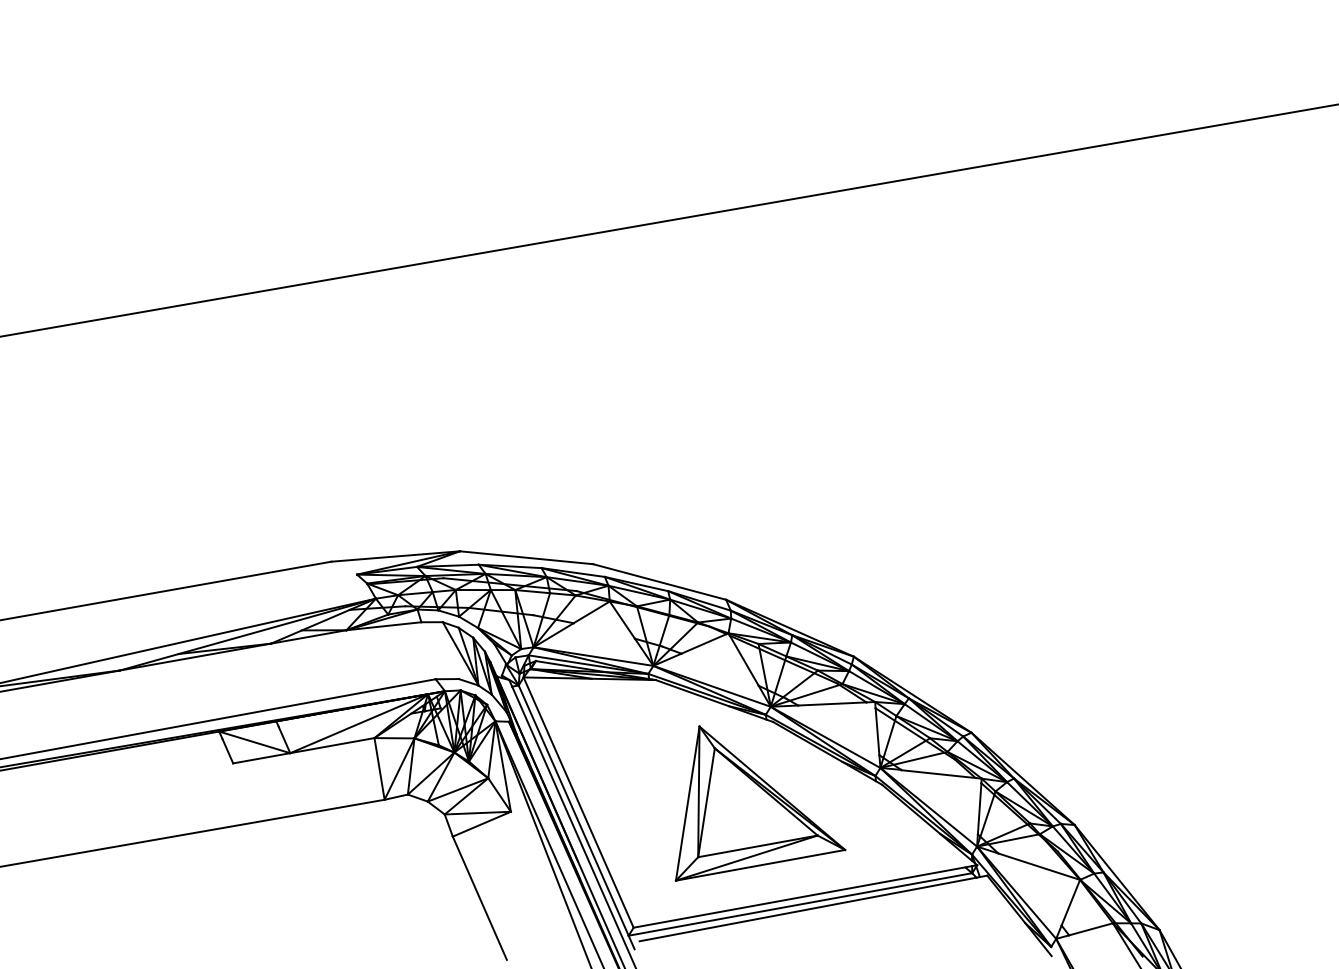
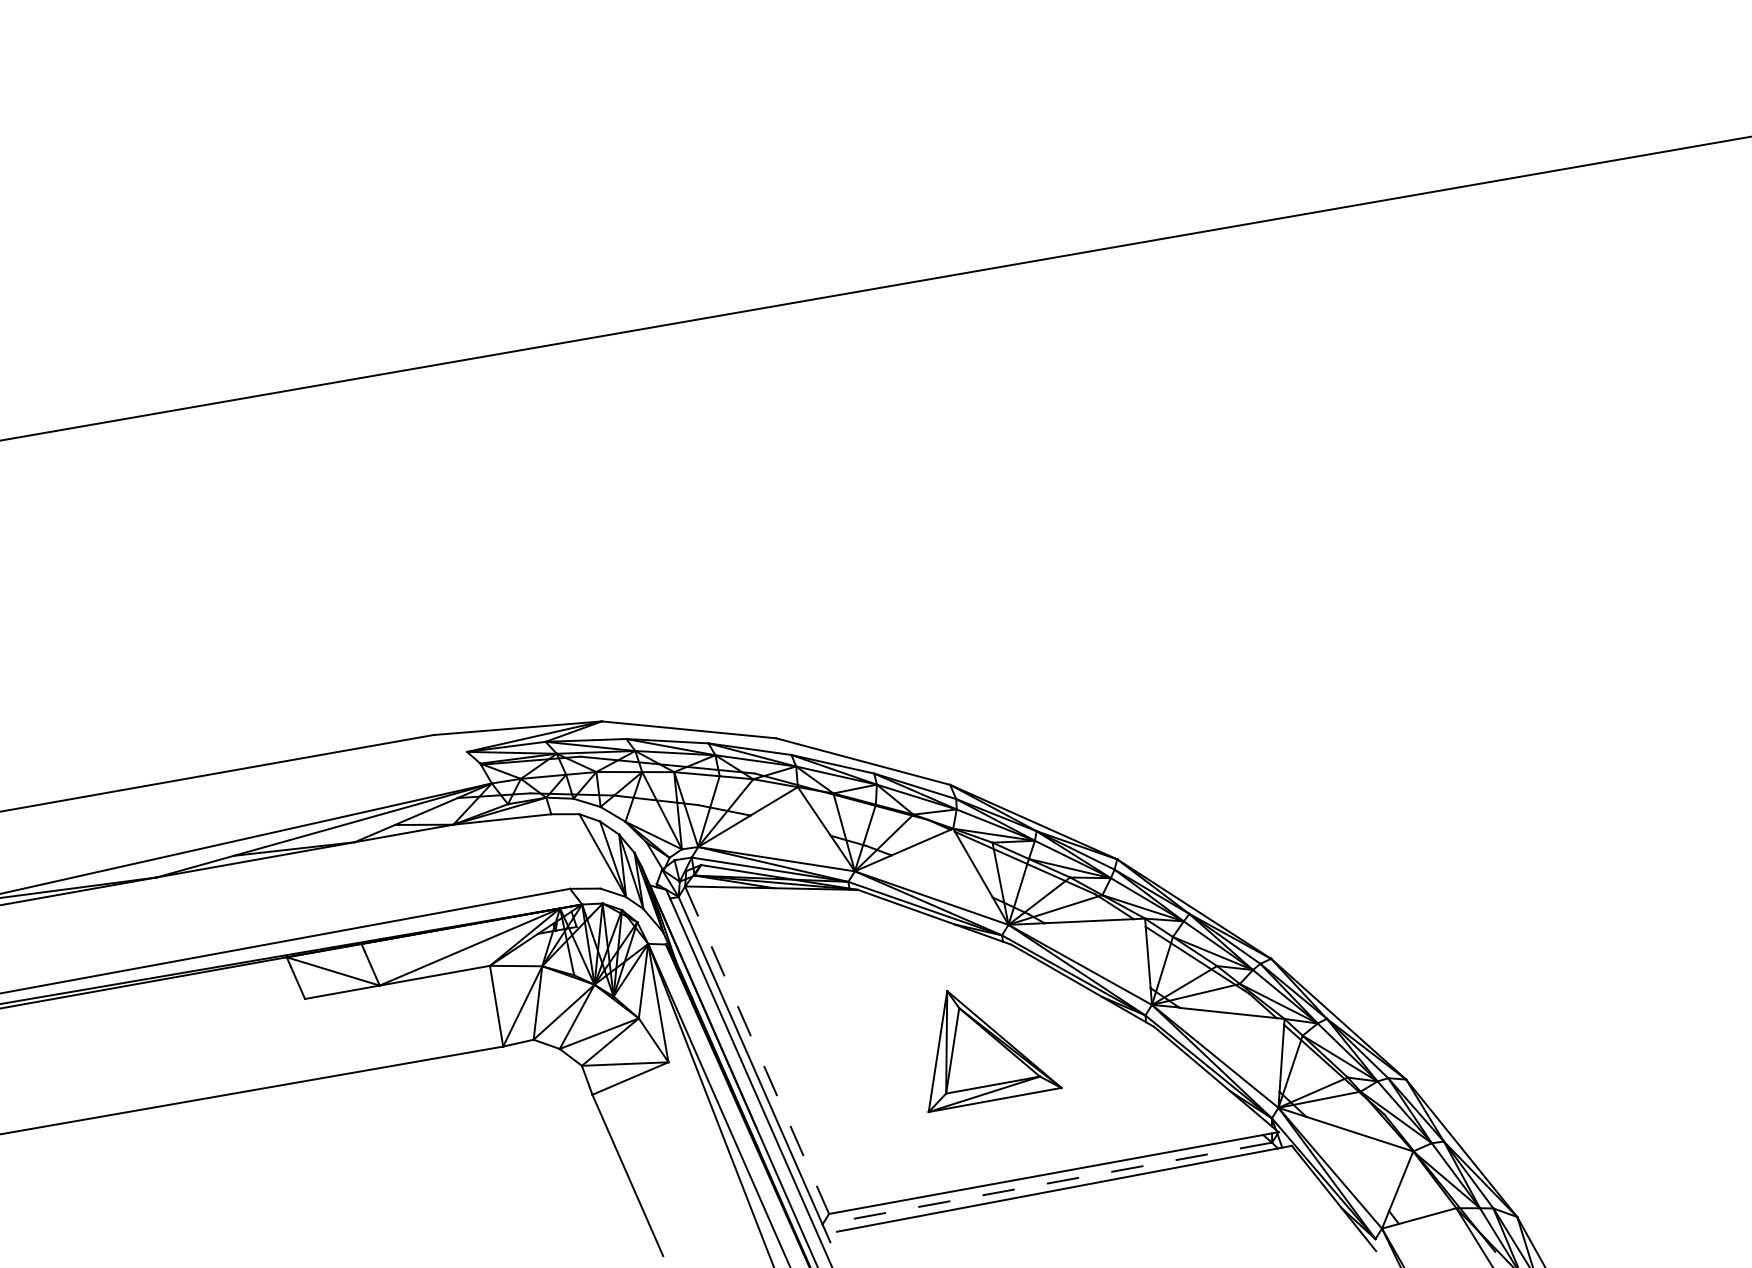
line: (578, 802) -> (756, 1050), solid -> dashed
part: (760, 803) -> (995, 1051), size x0.6
line: (800, 904) -> (1047, 1183), solid -> dashed

